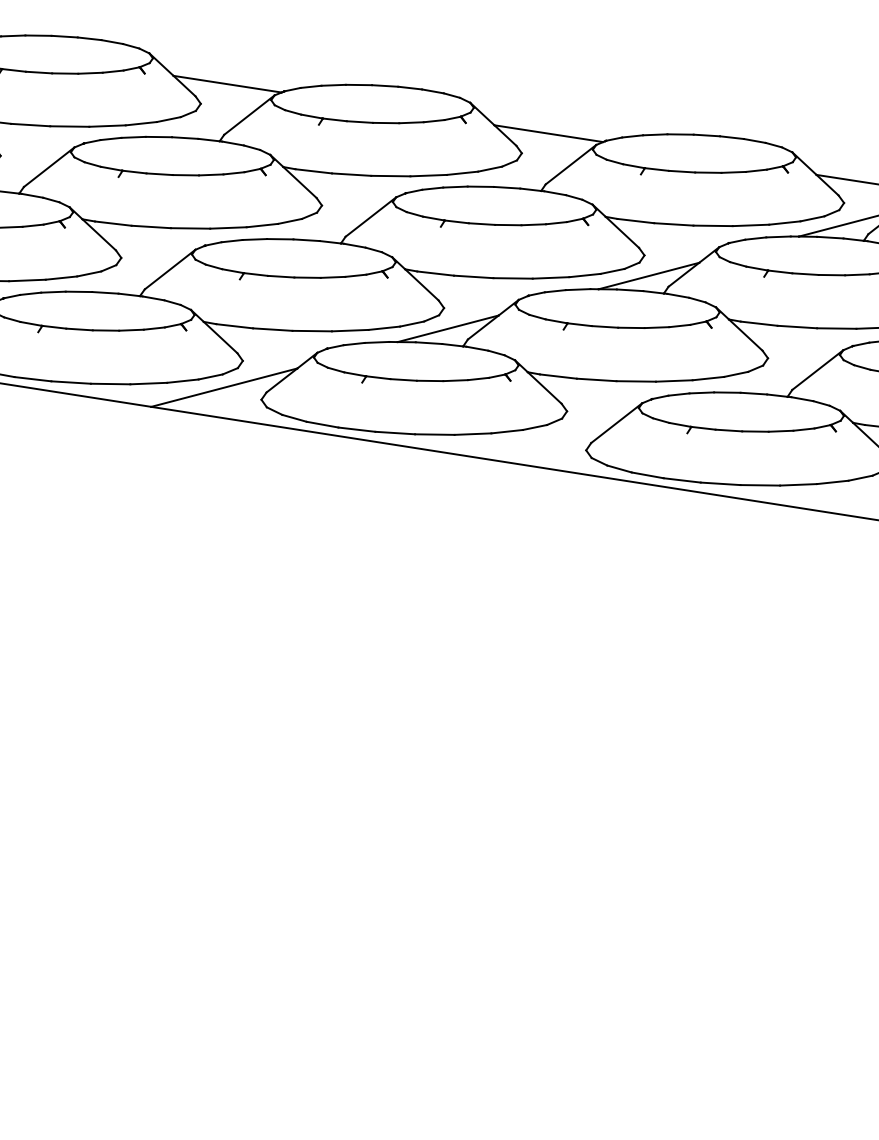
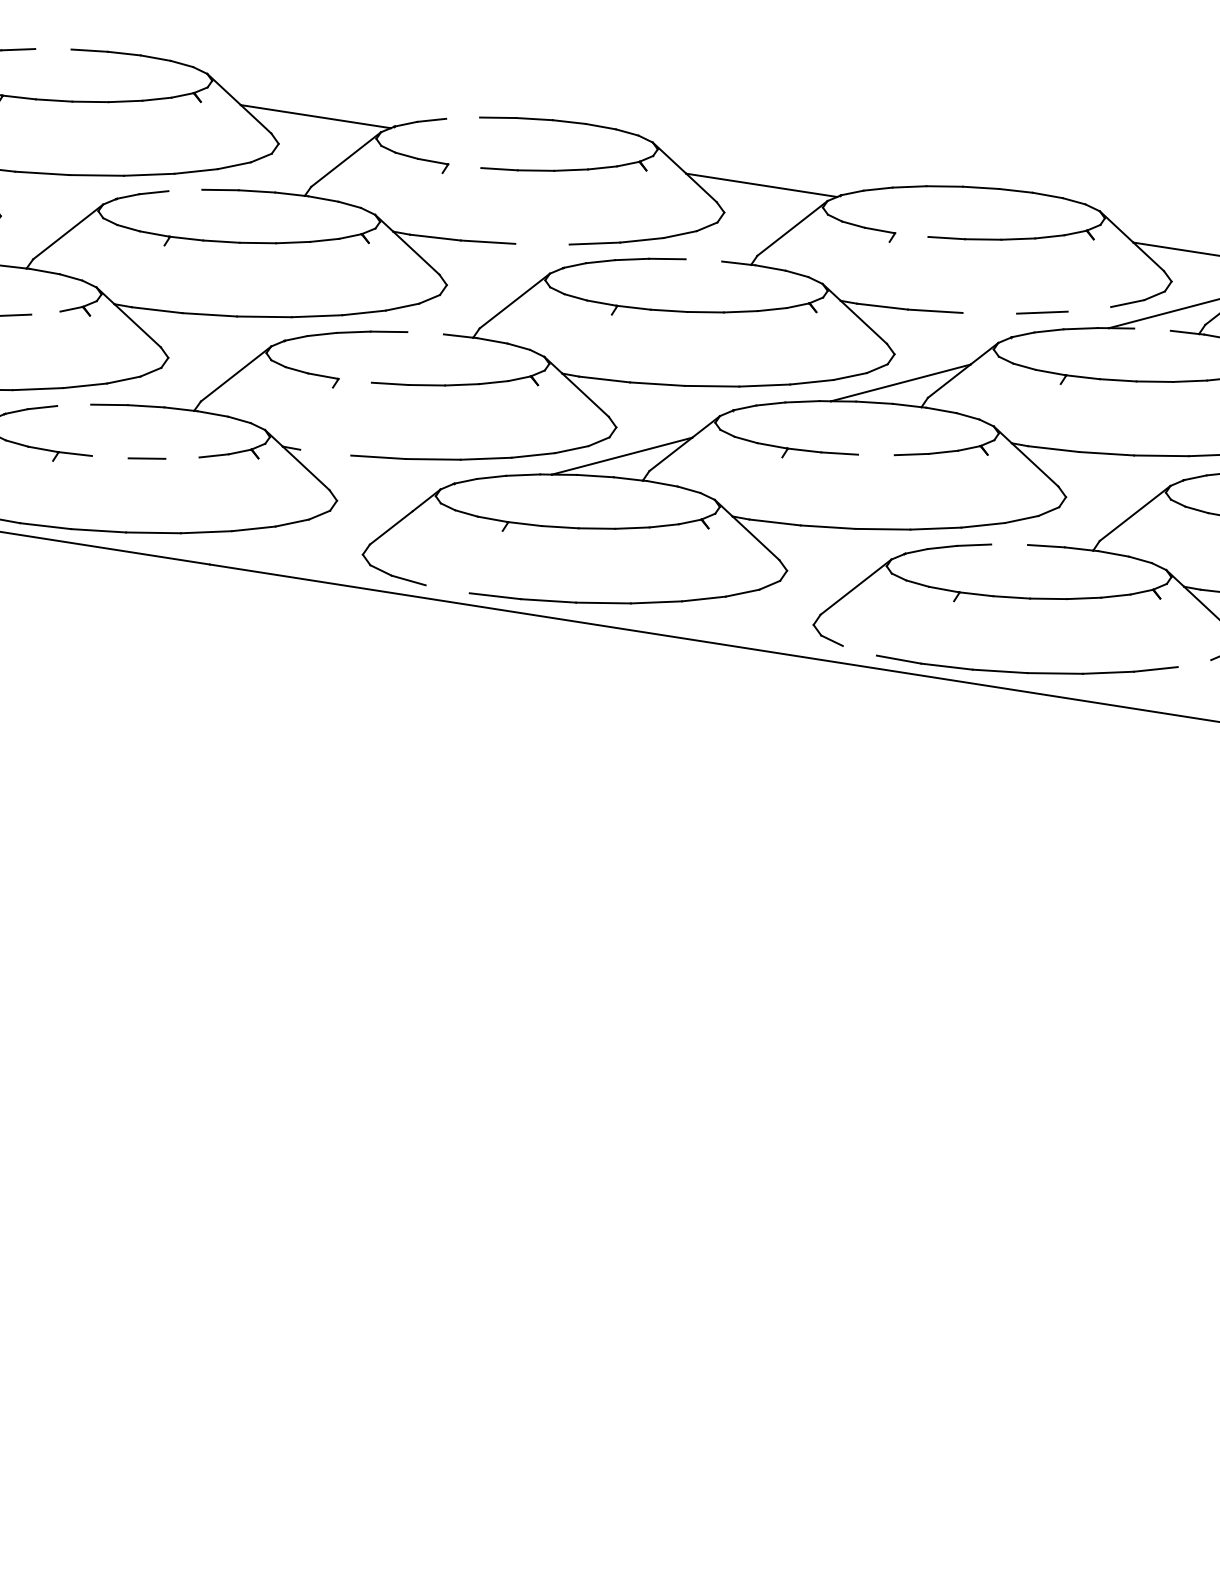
line: (38, 35) -> (53, 49), removed
line: (333, 84) -> (463, 117), removed
line: (334, 120) -> (464, 166), removed
line: (133, 137) -> (185, 190), removed
line: (656, 169) -> (911, 234), removed
line: (390, 175) -> (542, 243), removed
line: (506, 187) -> (703, 260), removed
line: (784, 223) -> (1089, 309), removed
line: (32, 225) -> (45, 312), removed
line: (712, 225) -> (989, 312), removed
line: (830, 237) -> (1152, 329), removed
line: (306, 240) -> (425, 333), removed
line: (255, 274) -> (354, 380), removed
line: (53, 292) -> (74, 405), removed
line: (234, 326) -> (325, 452), removed
line: (631, 327) -> (876, 454), removed
line: (78, 329) -> (109, 456), removed
line: (131, 329) -> (182, 457), removed
line: (223, 387) -> (310, 537), removed
line: (727, 392) -> (1009, 544), removed
line: (322, 424) -> (447, 589), removed
line: (619, 468) -> (859, 650), removed
line: (860, 478) -> (1194, 663), removed

